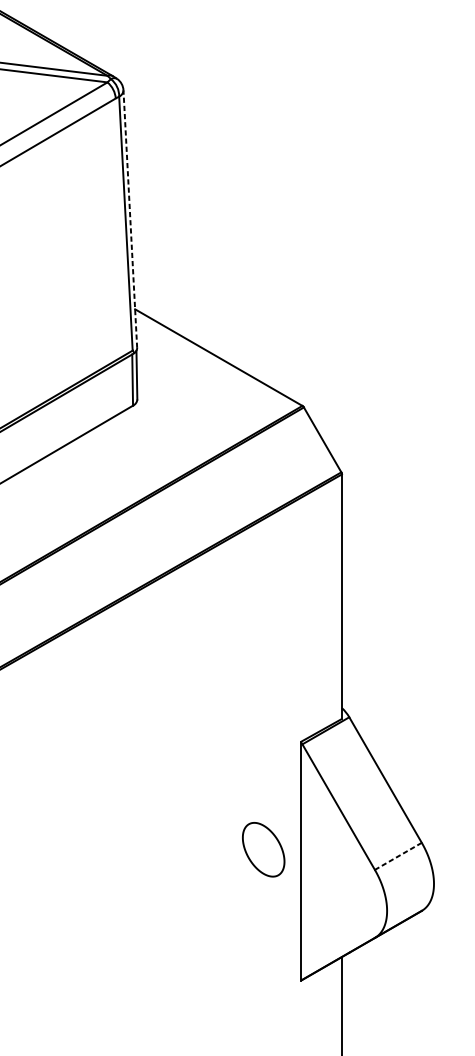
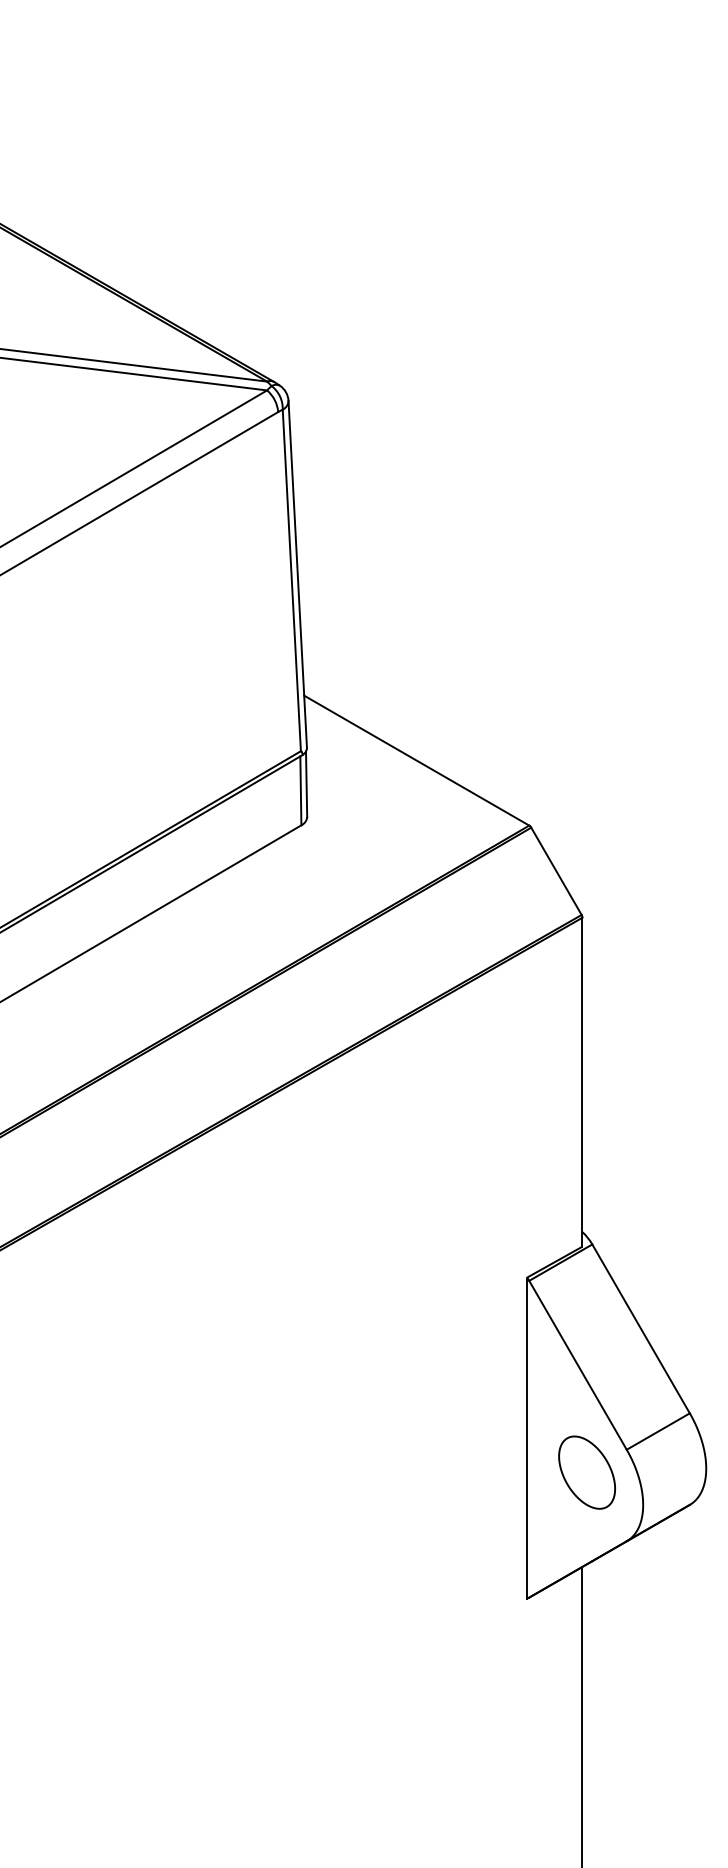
line: (130, 219) -> (297, 574), dashed -> solid
part: (263, 849) -> (586, 1472), moved
line: (397, 856) -> (657, 1431), dashed -> solid

